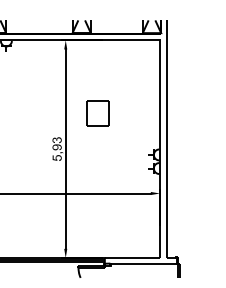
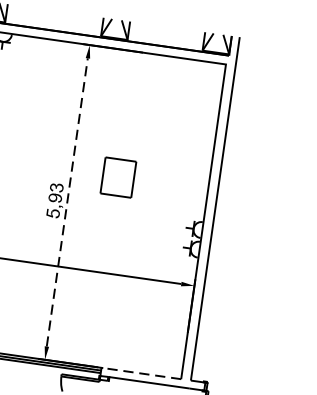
part: (97, 113) -> (117, 177), moved
line: (65, 149) -> (66, 202), solid -> dashed
line: (132, 258) -> (141, 374), solid -> dashed

